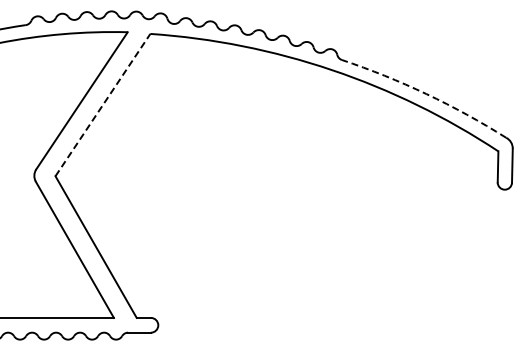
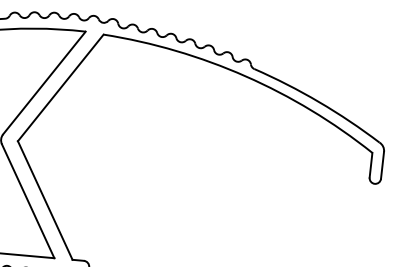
arc: (426, 94) -> (319, 102), dashed -> solid
line: (102, 105) -> (60, 88), dashed -> solid

